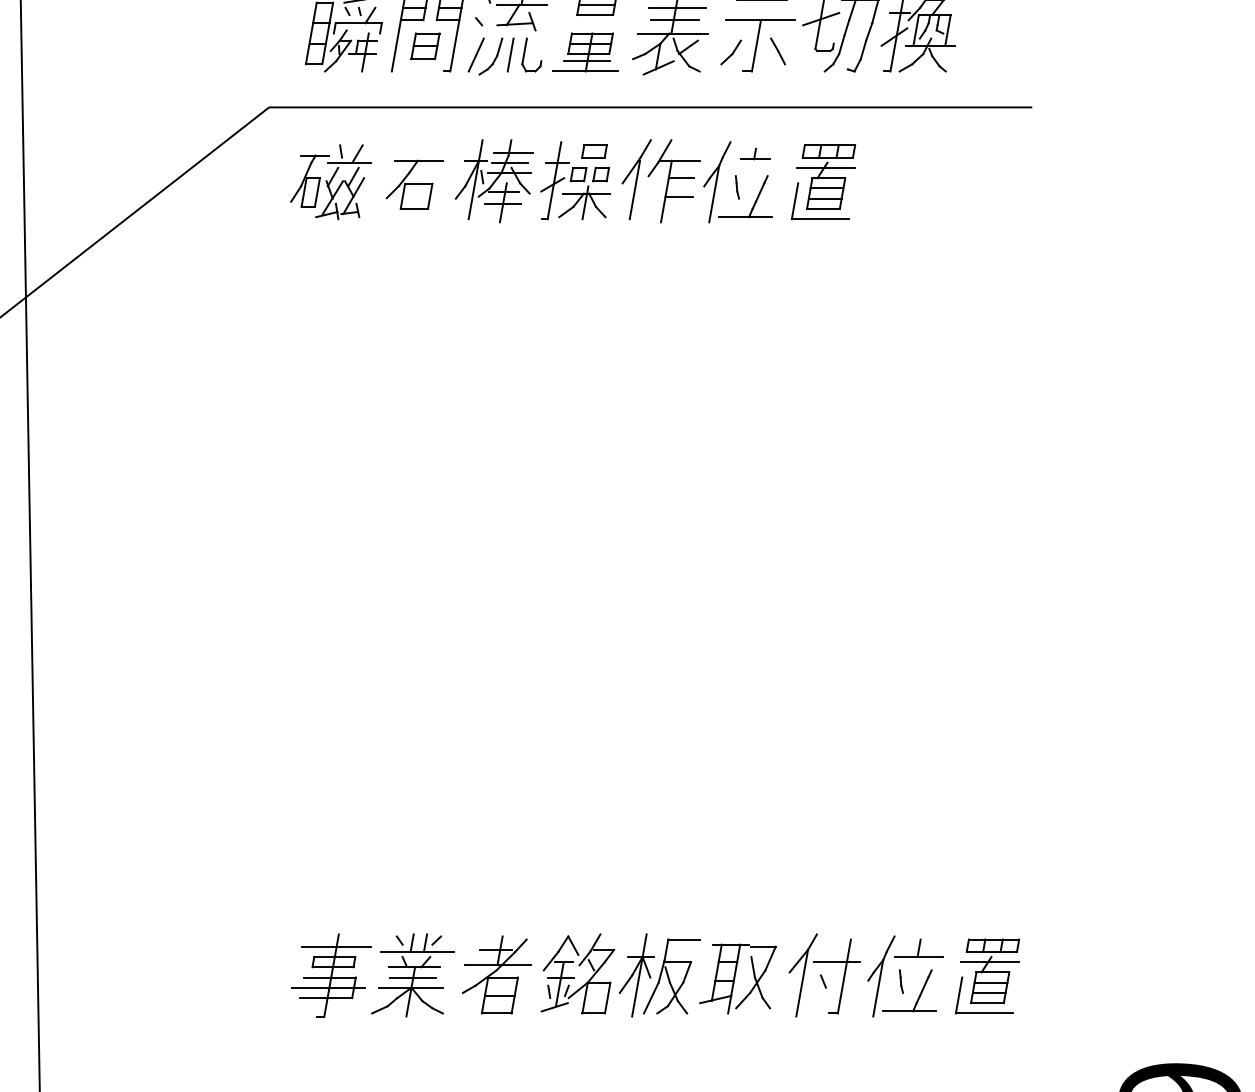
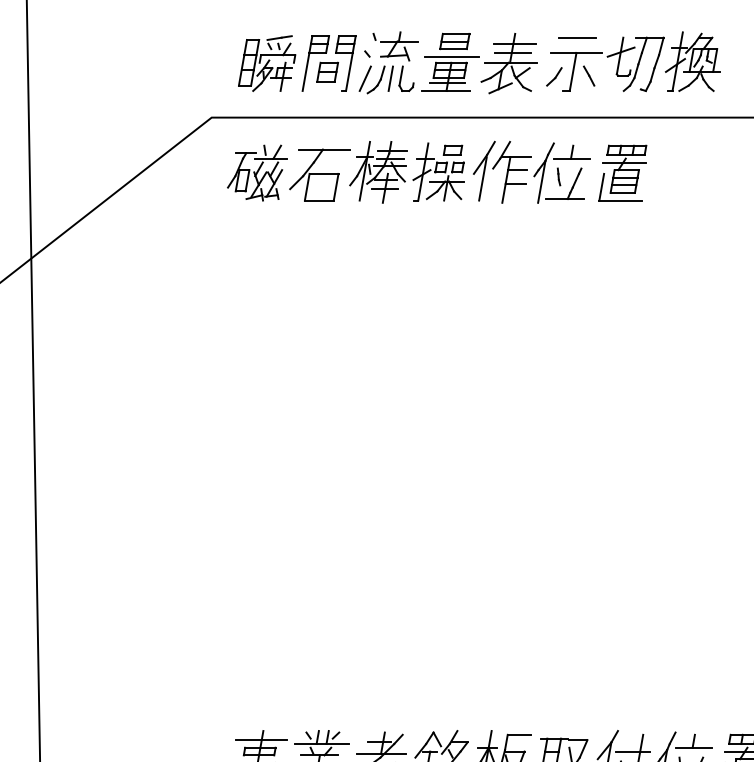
line: (592, 25) -> (451, 56), added
part: (754, 153) -> (571, 151), size x1.67
part: (414, 184) -> (319, 174), size x1.43

